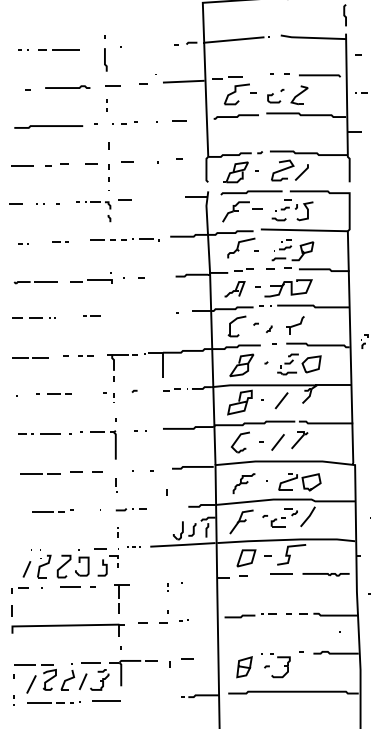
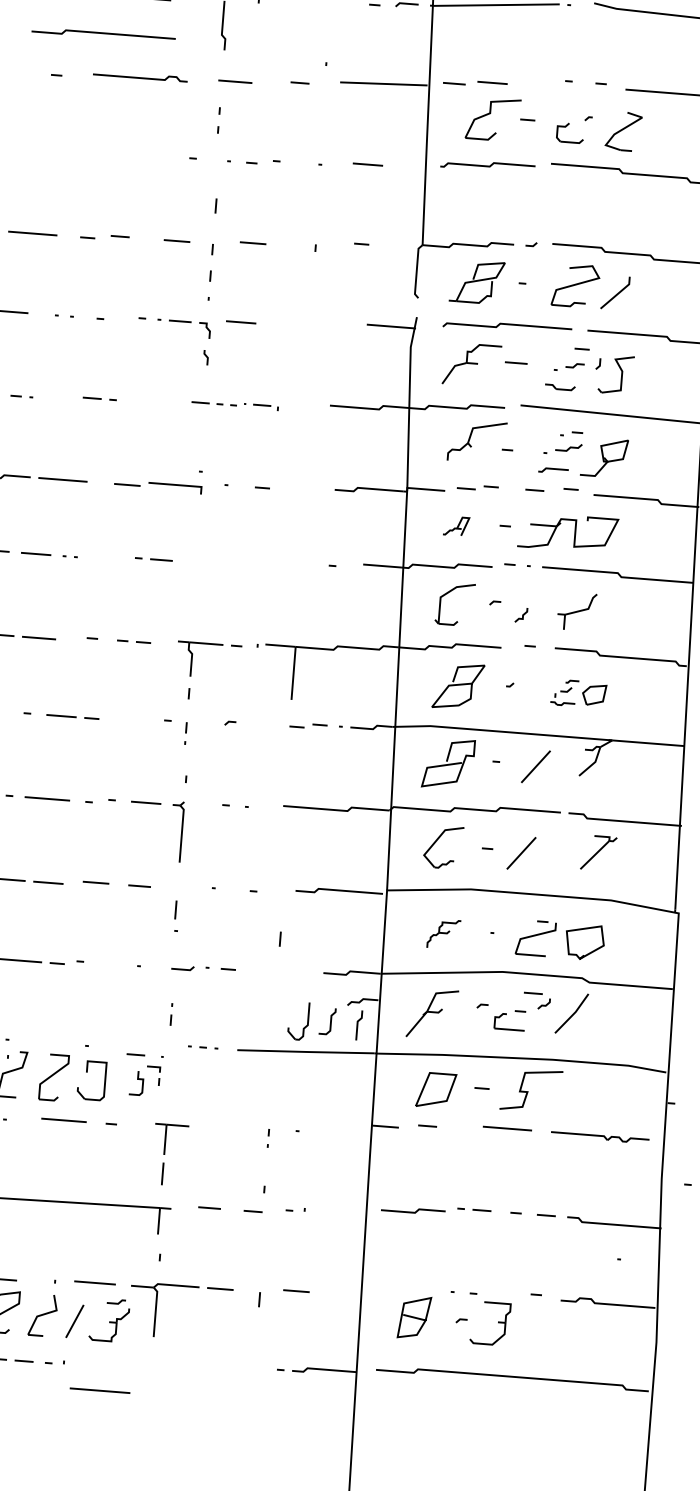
line: (48, 126) -> (103, 34), moved
part: (124, 239) -> (233, 403), size x0.6
part: (234, 289) -> (455, 526), size x0.6
part: (299, 364) -> (579, 693), size x0.6
part: (299, 440) -> (598, 853), moved
part: (243, 483) -> (442, 933), size x0.7
part: (106, 562) -> (143, 1076), size x0.7
line: (106, 700) -> (99, 1390), moved

